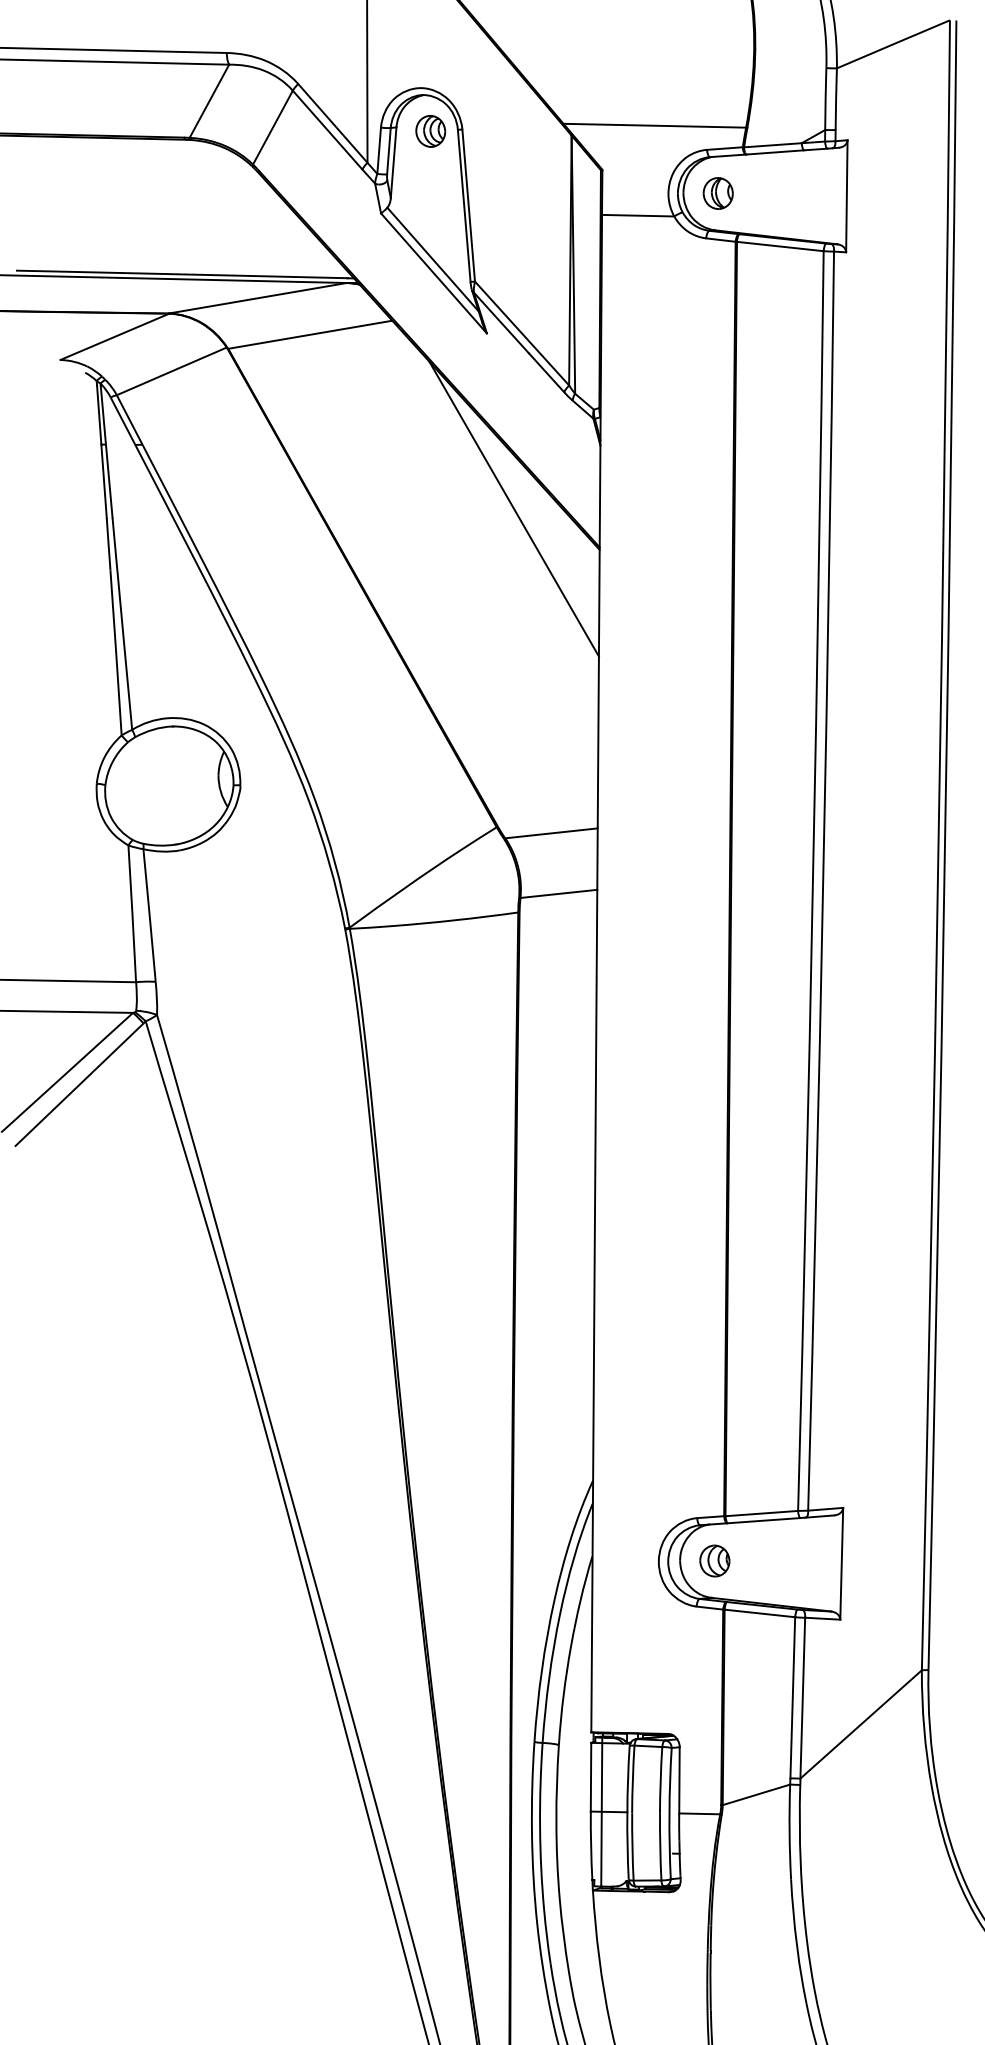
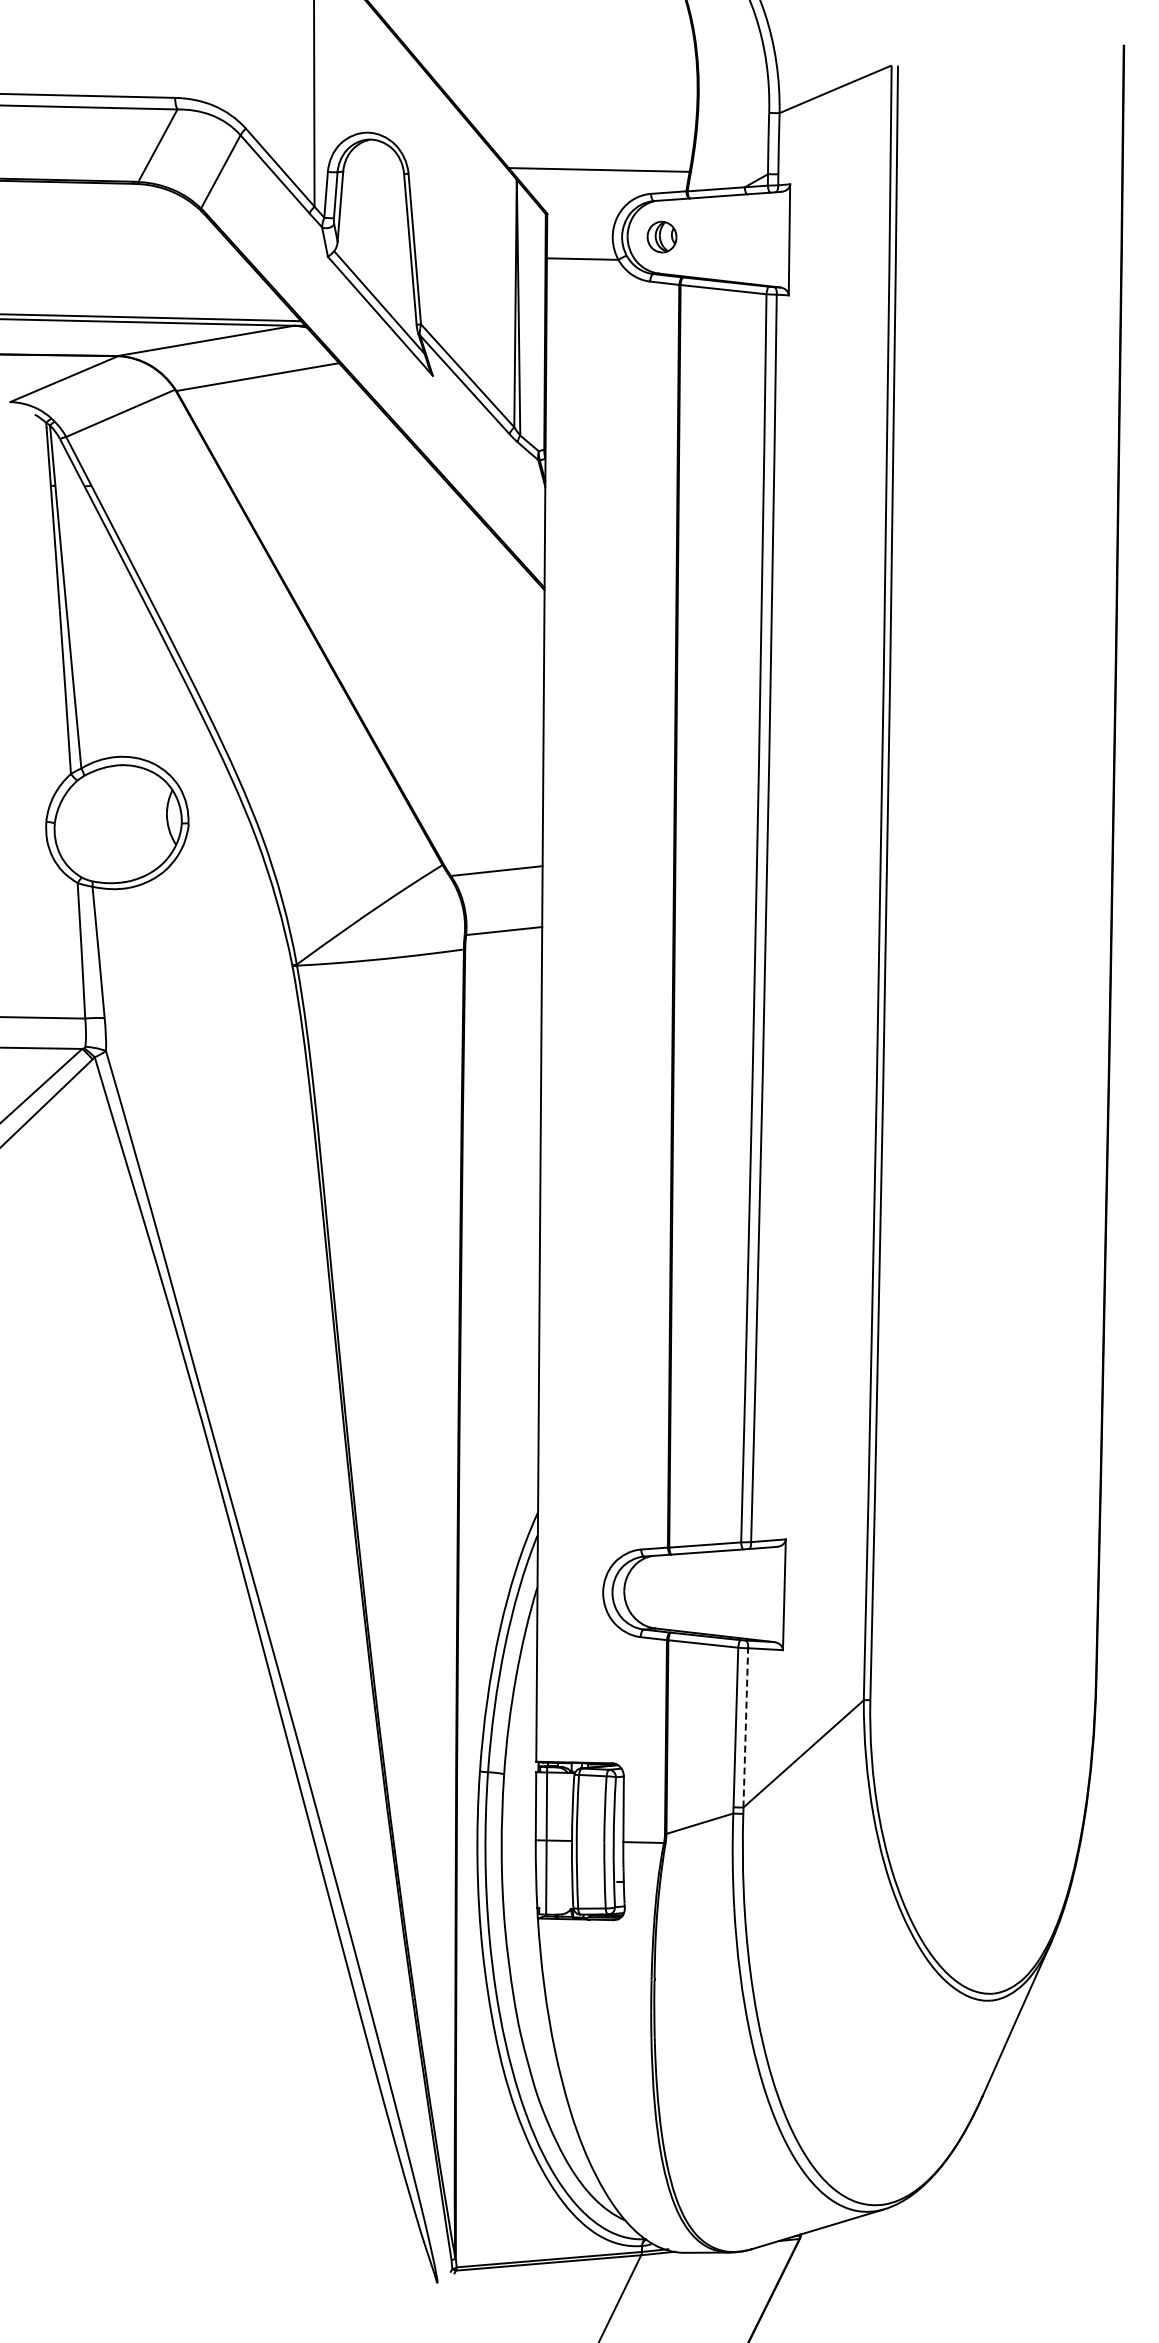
part: (431, 131) -> (377, 175), removed
line: (513, 508) -> (459, 549), removed
part: (714, 1560) -> (658, 1591), removed
line: (802, 1697) -> (745, 1727), solid -> dashed

